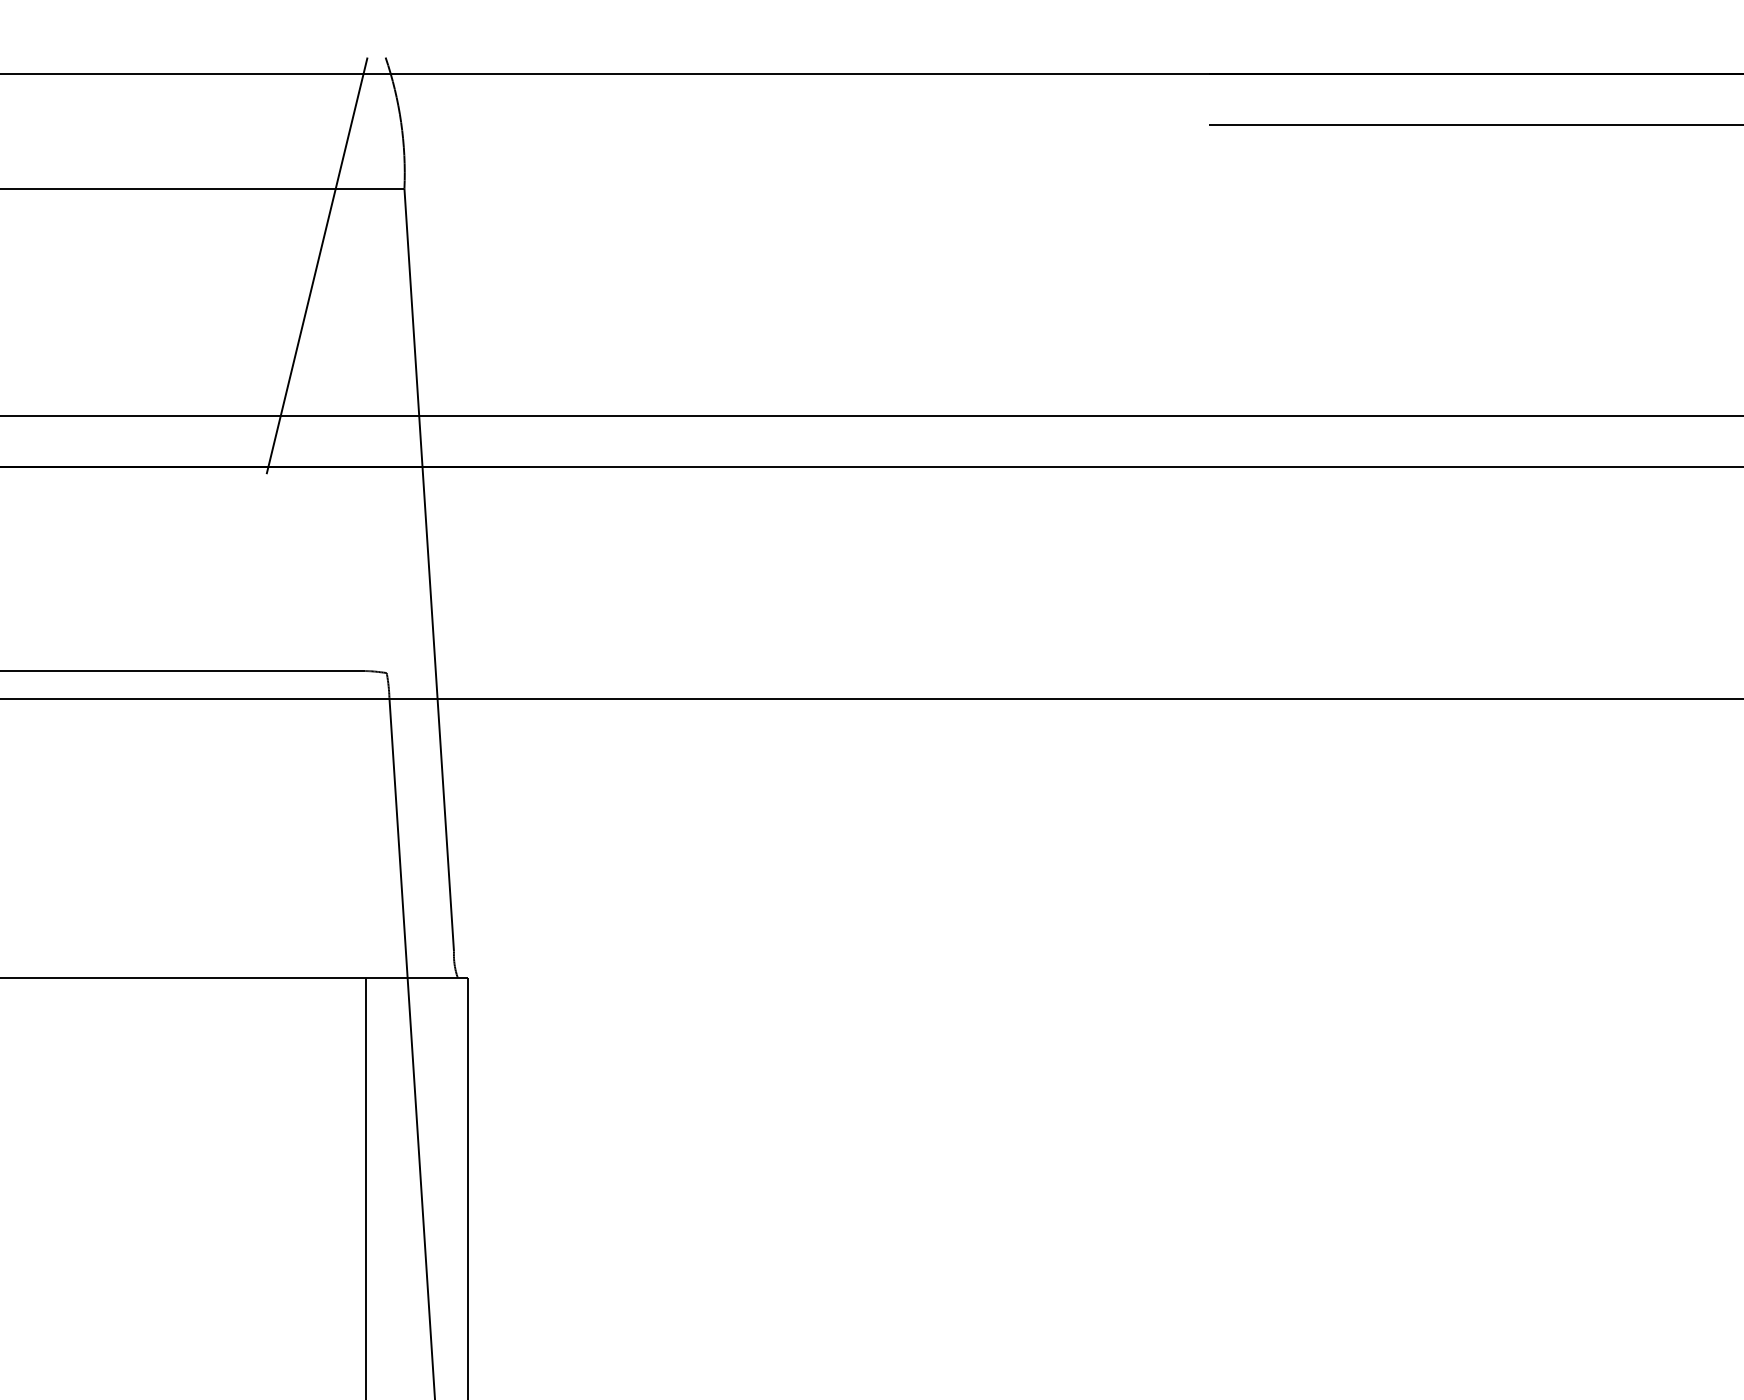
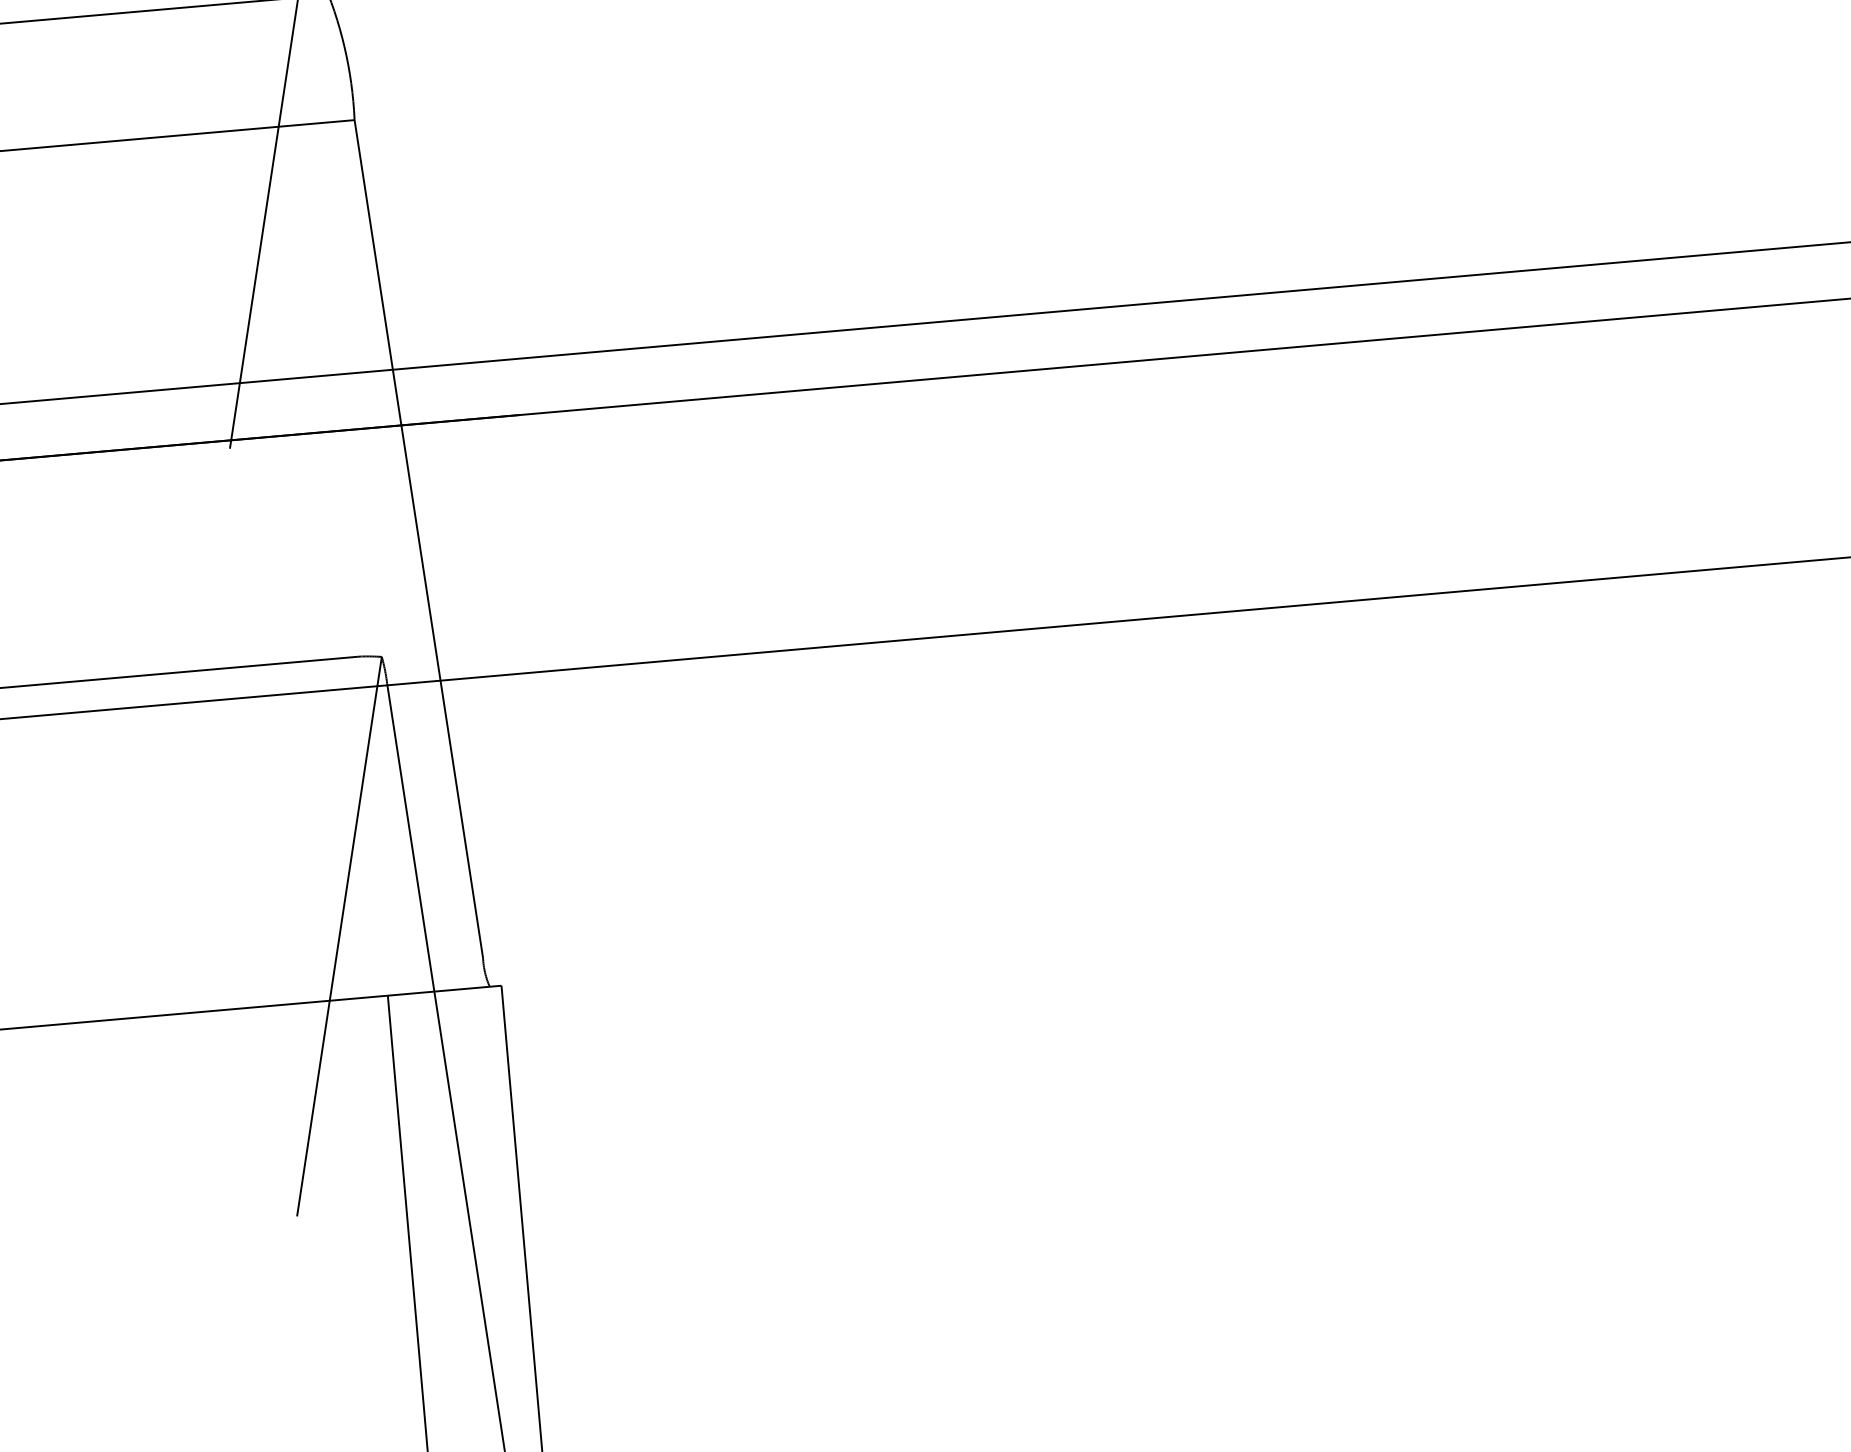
line: (326, 920) -> (339, 936), added

